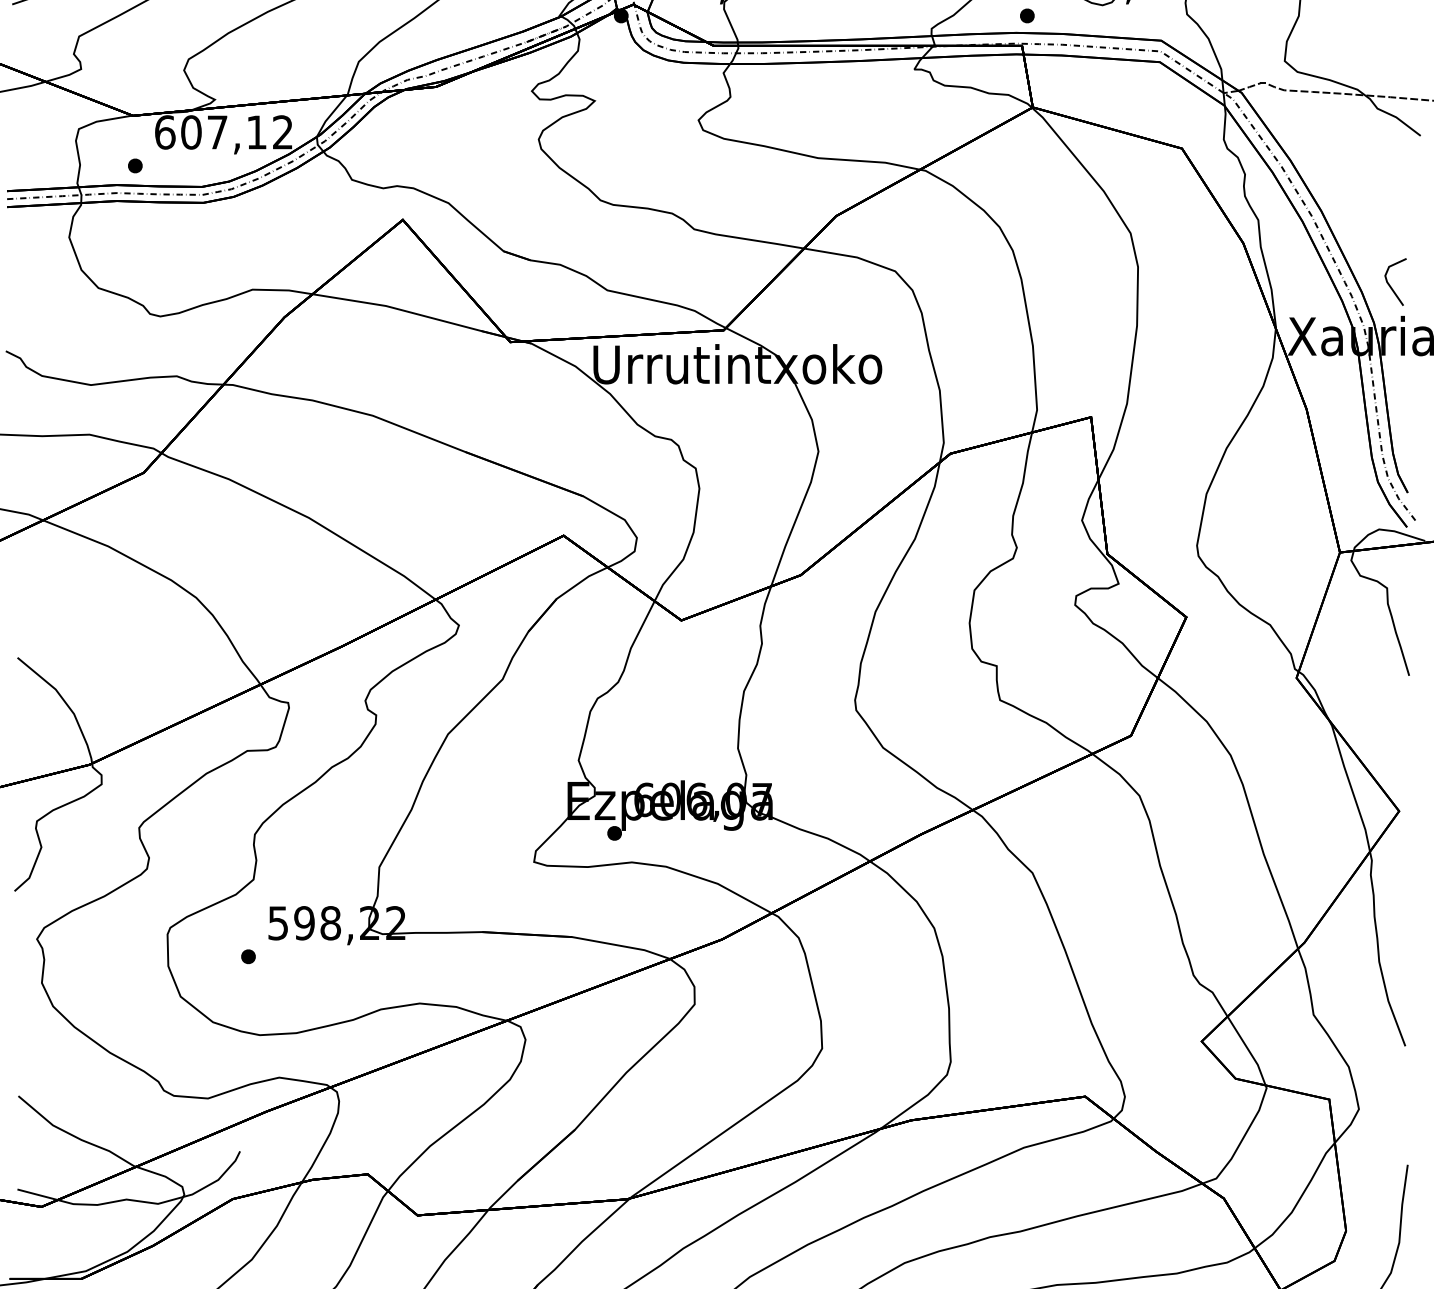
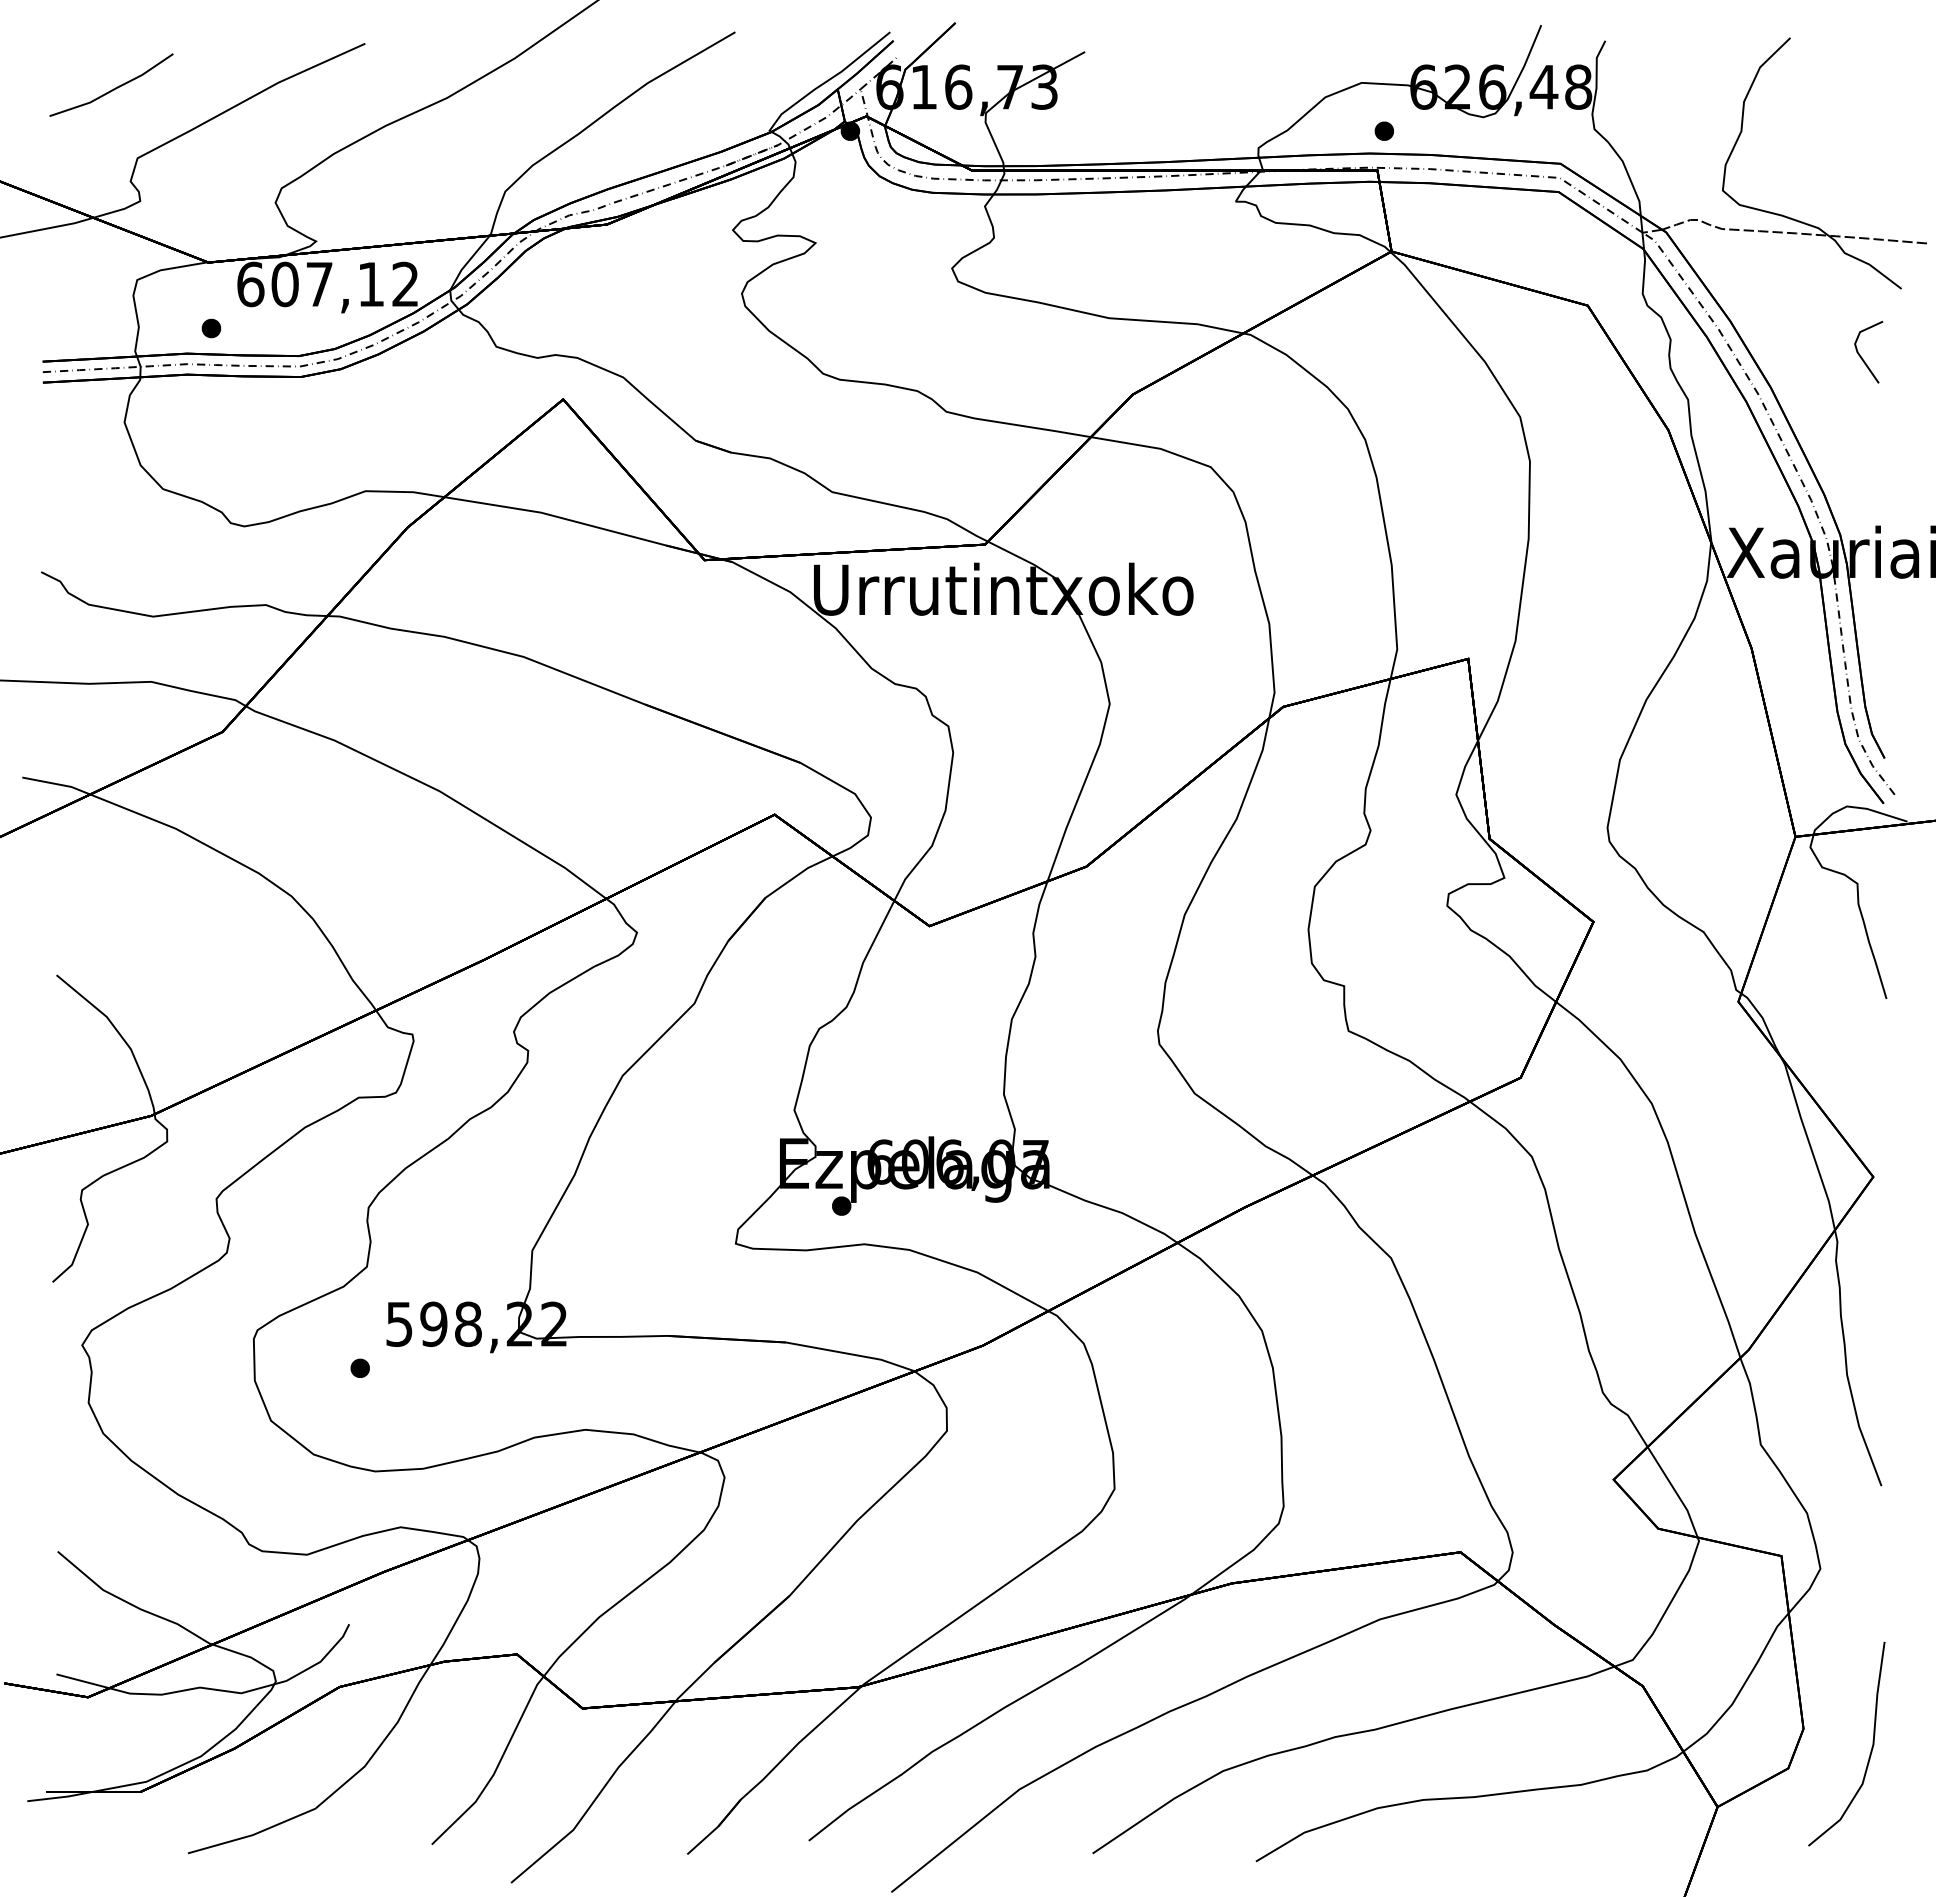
line: (1390, 286) -> (1862, 357), moved

